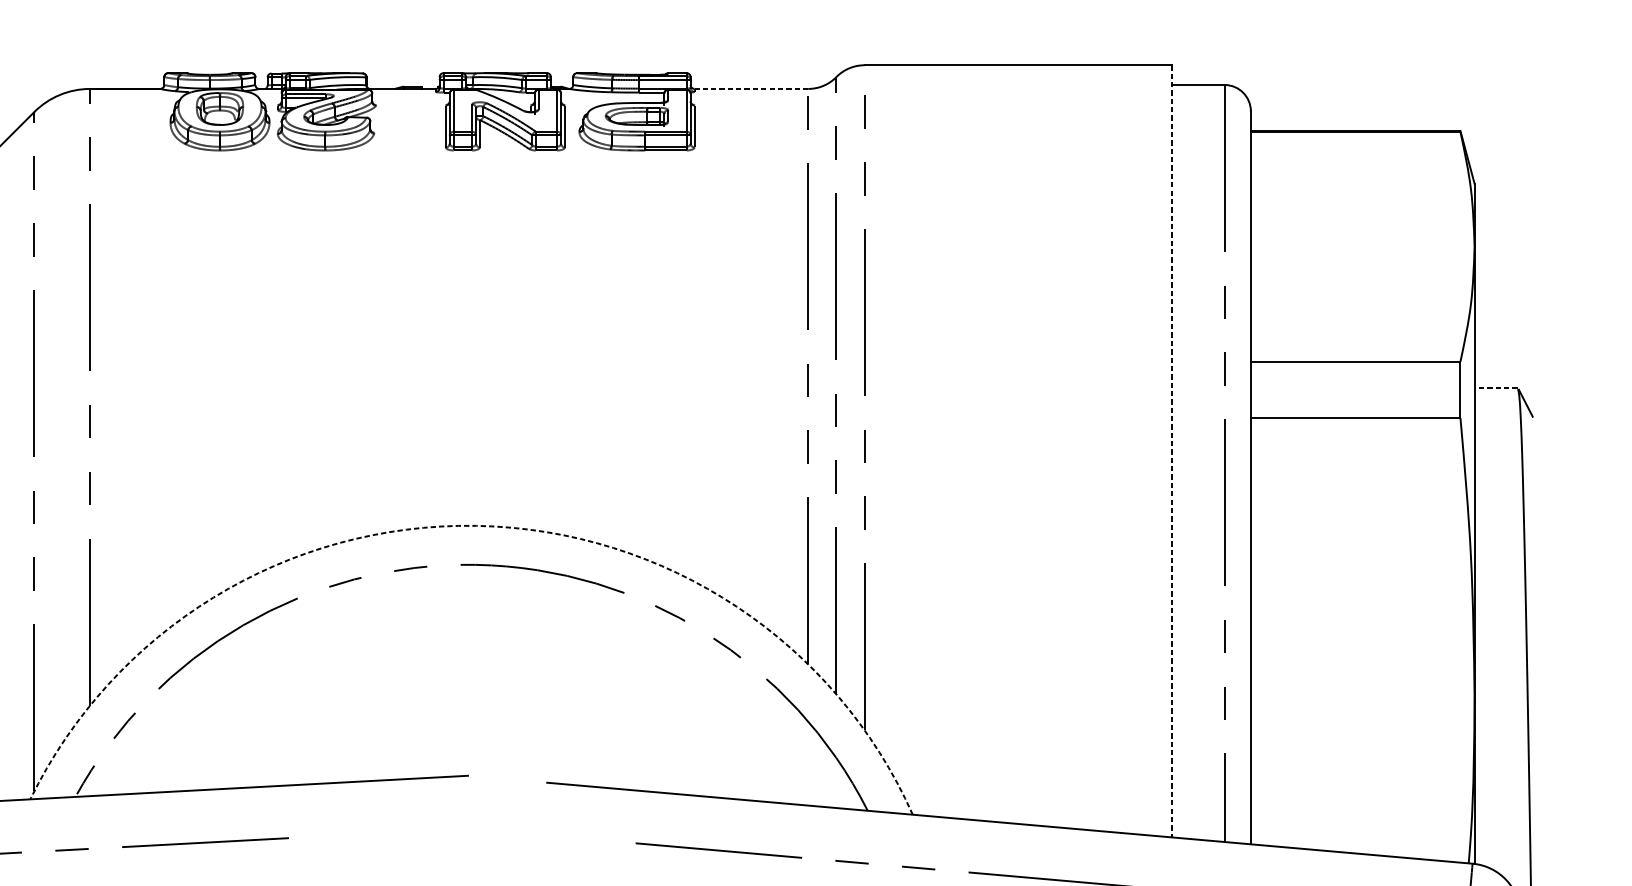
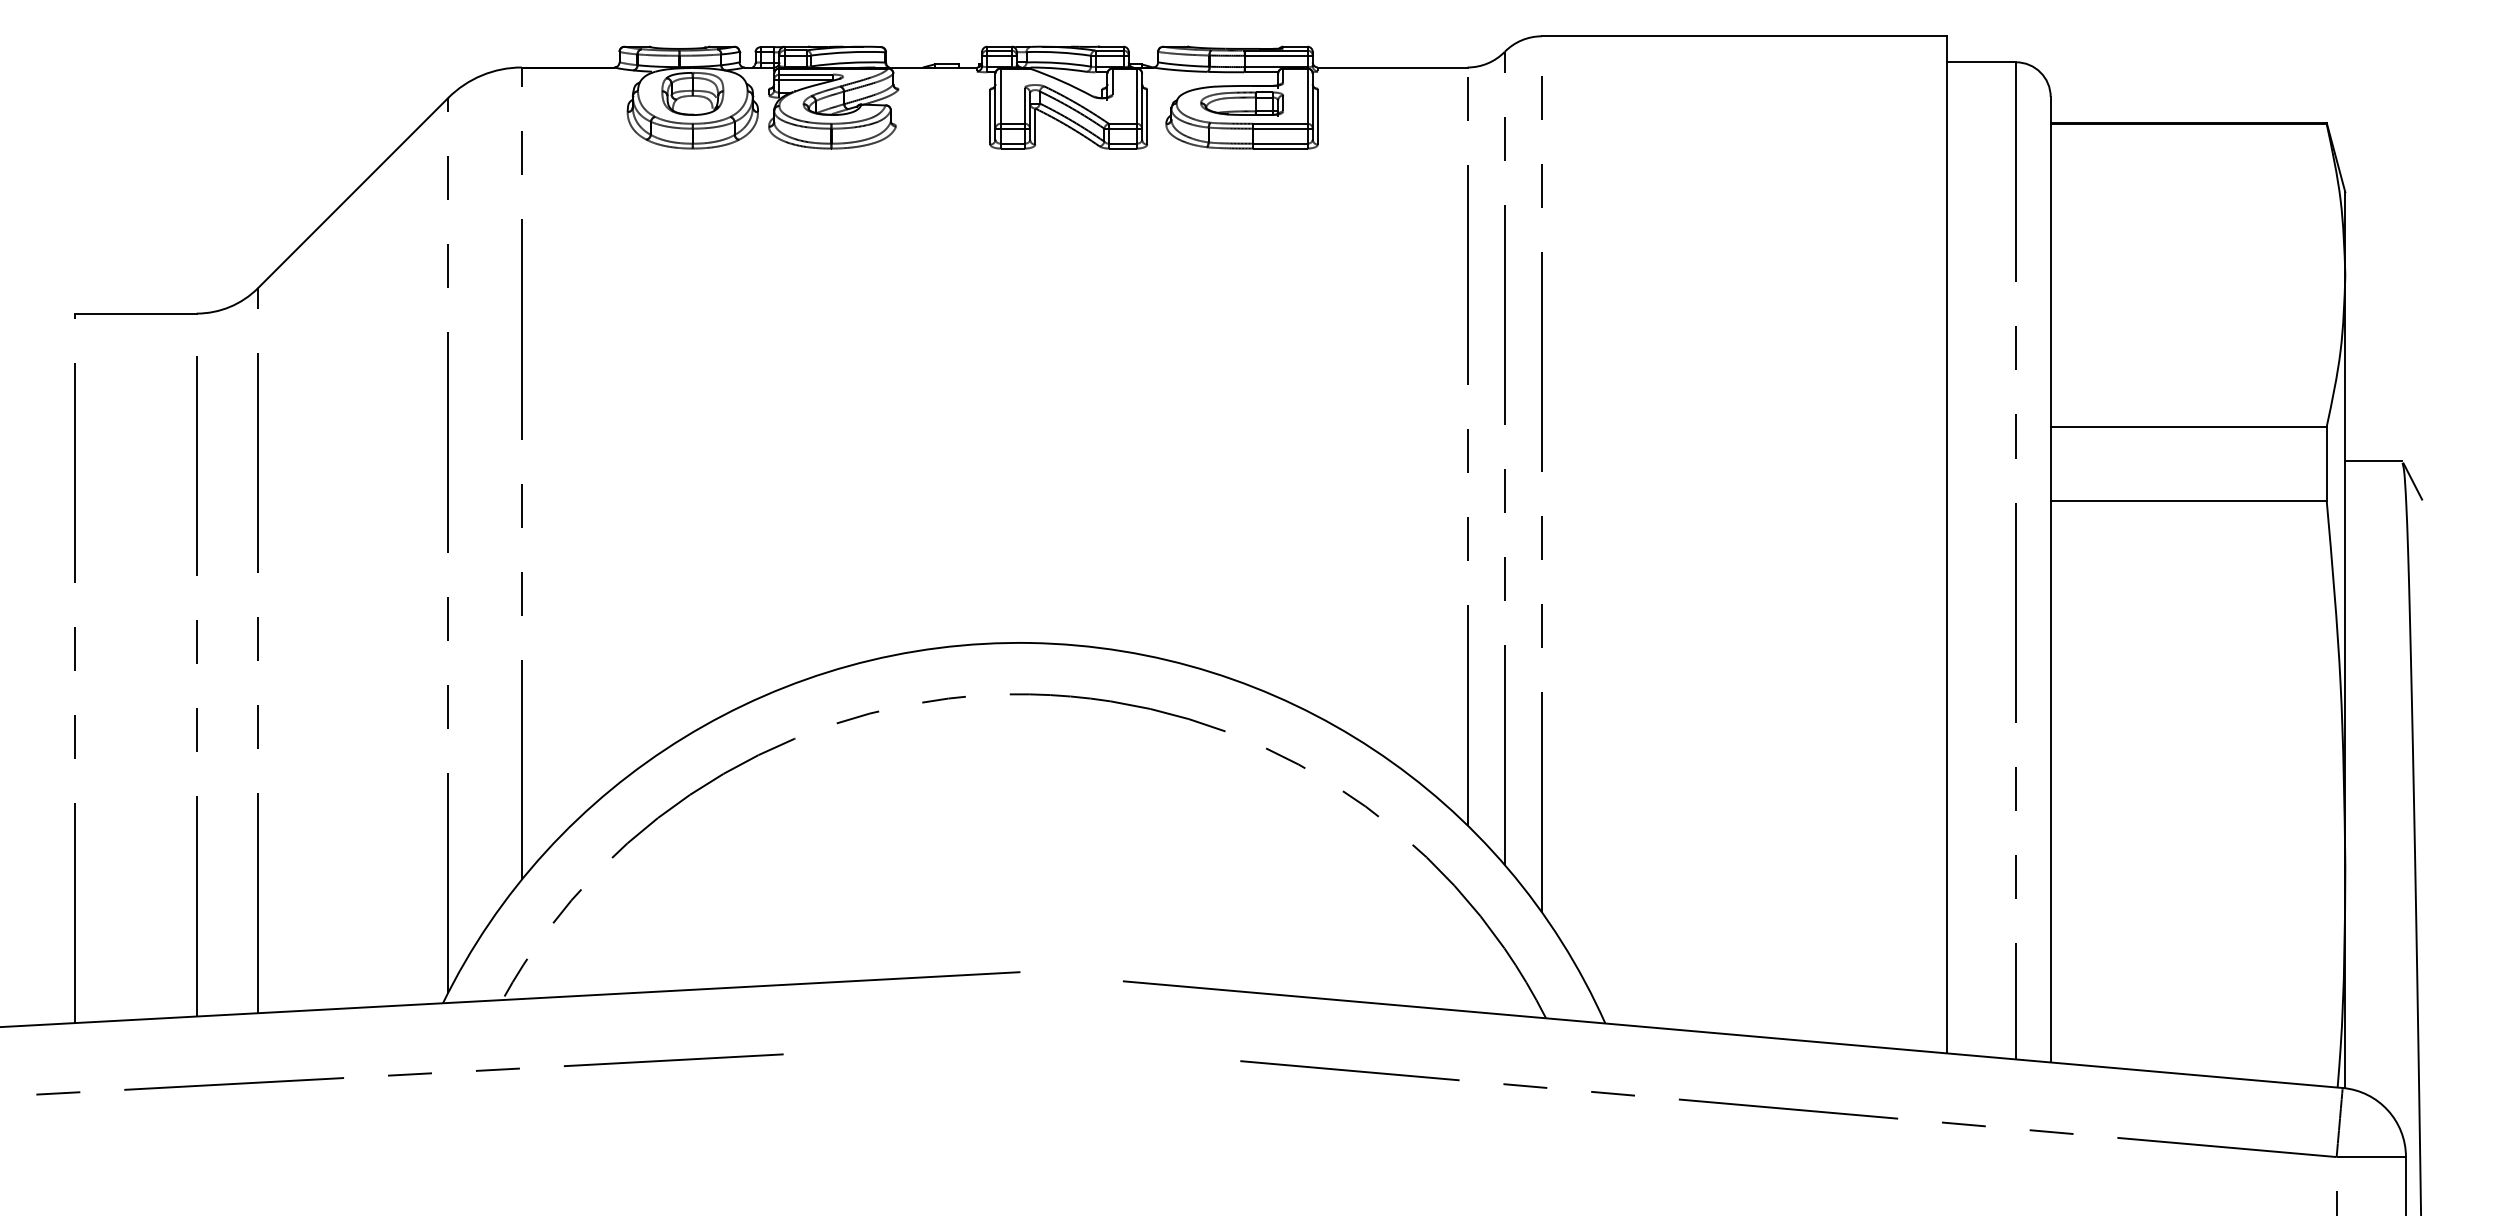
line: (751, 88) -> (1392, 67), dashed -> solid
line: (1495, 387) -> (2373, 460), dashed -> solid
line: (1171, 451) -> (1946, 544), dashed -> solid
arc: (476, 526) -> (1030, 643), dashed -> solid

